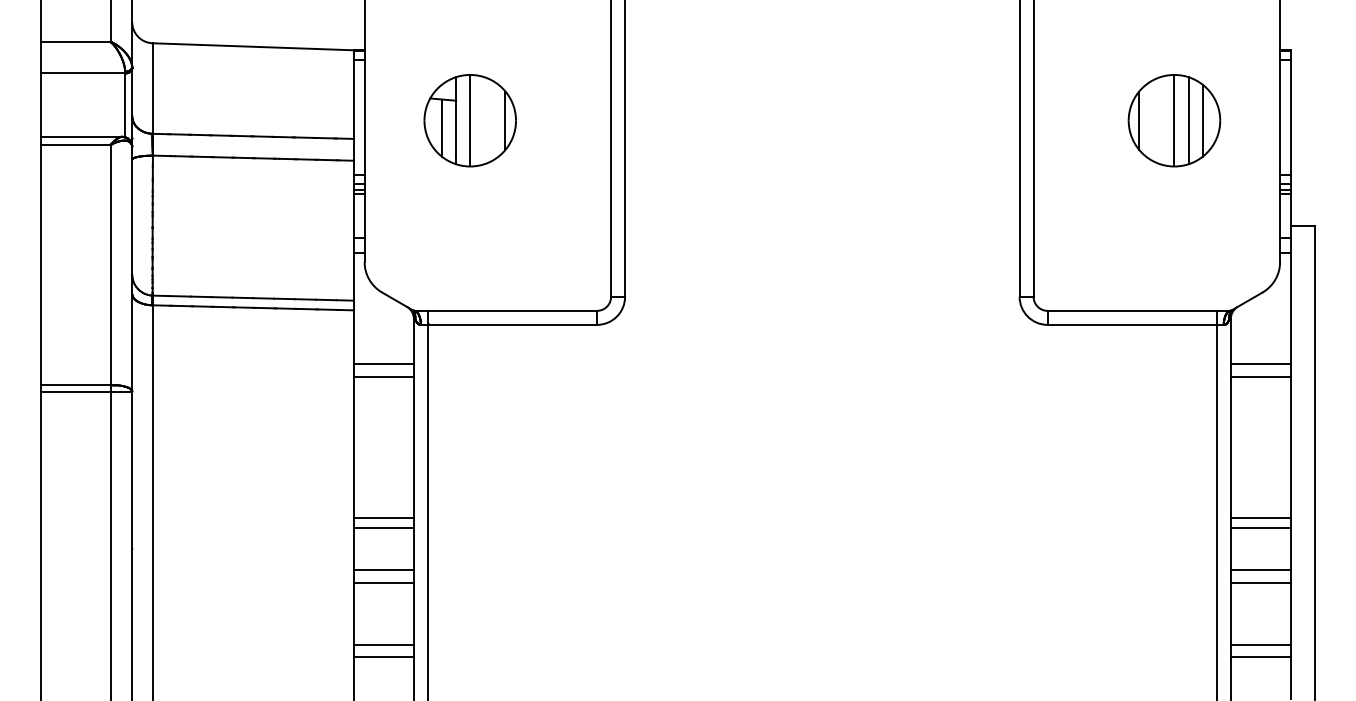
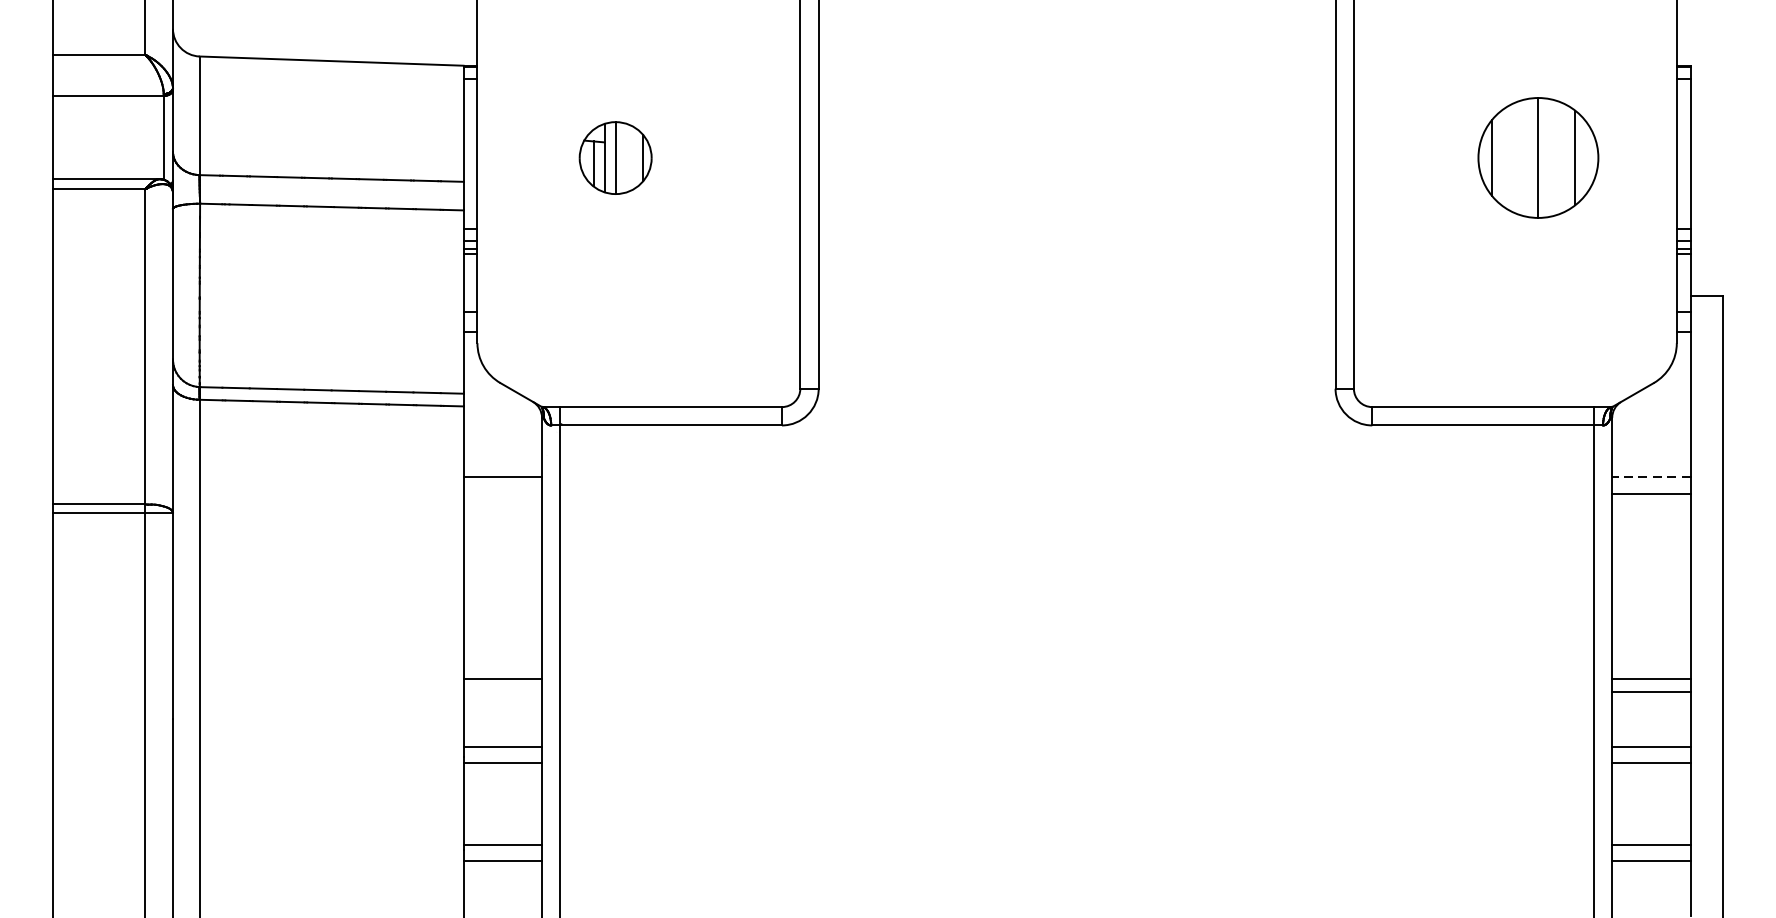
part: (469, 120) -> (614, 157), size x0.6
line: (1188, 120) -> (1556, 157), removed
line: (1260, 363) -> (1651, 476), solid -> dashed
line: (383, 377) -> (502, 494), removed
line: (383, 528) -> (502, 692), removed

